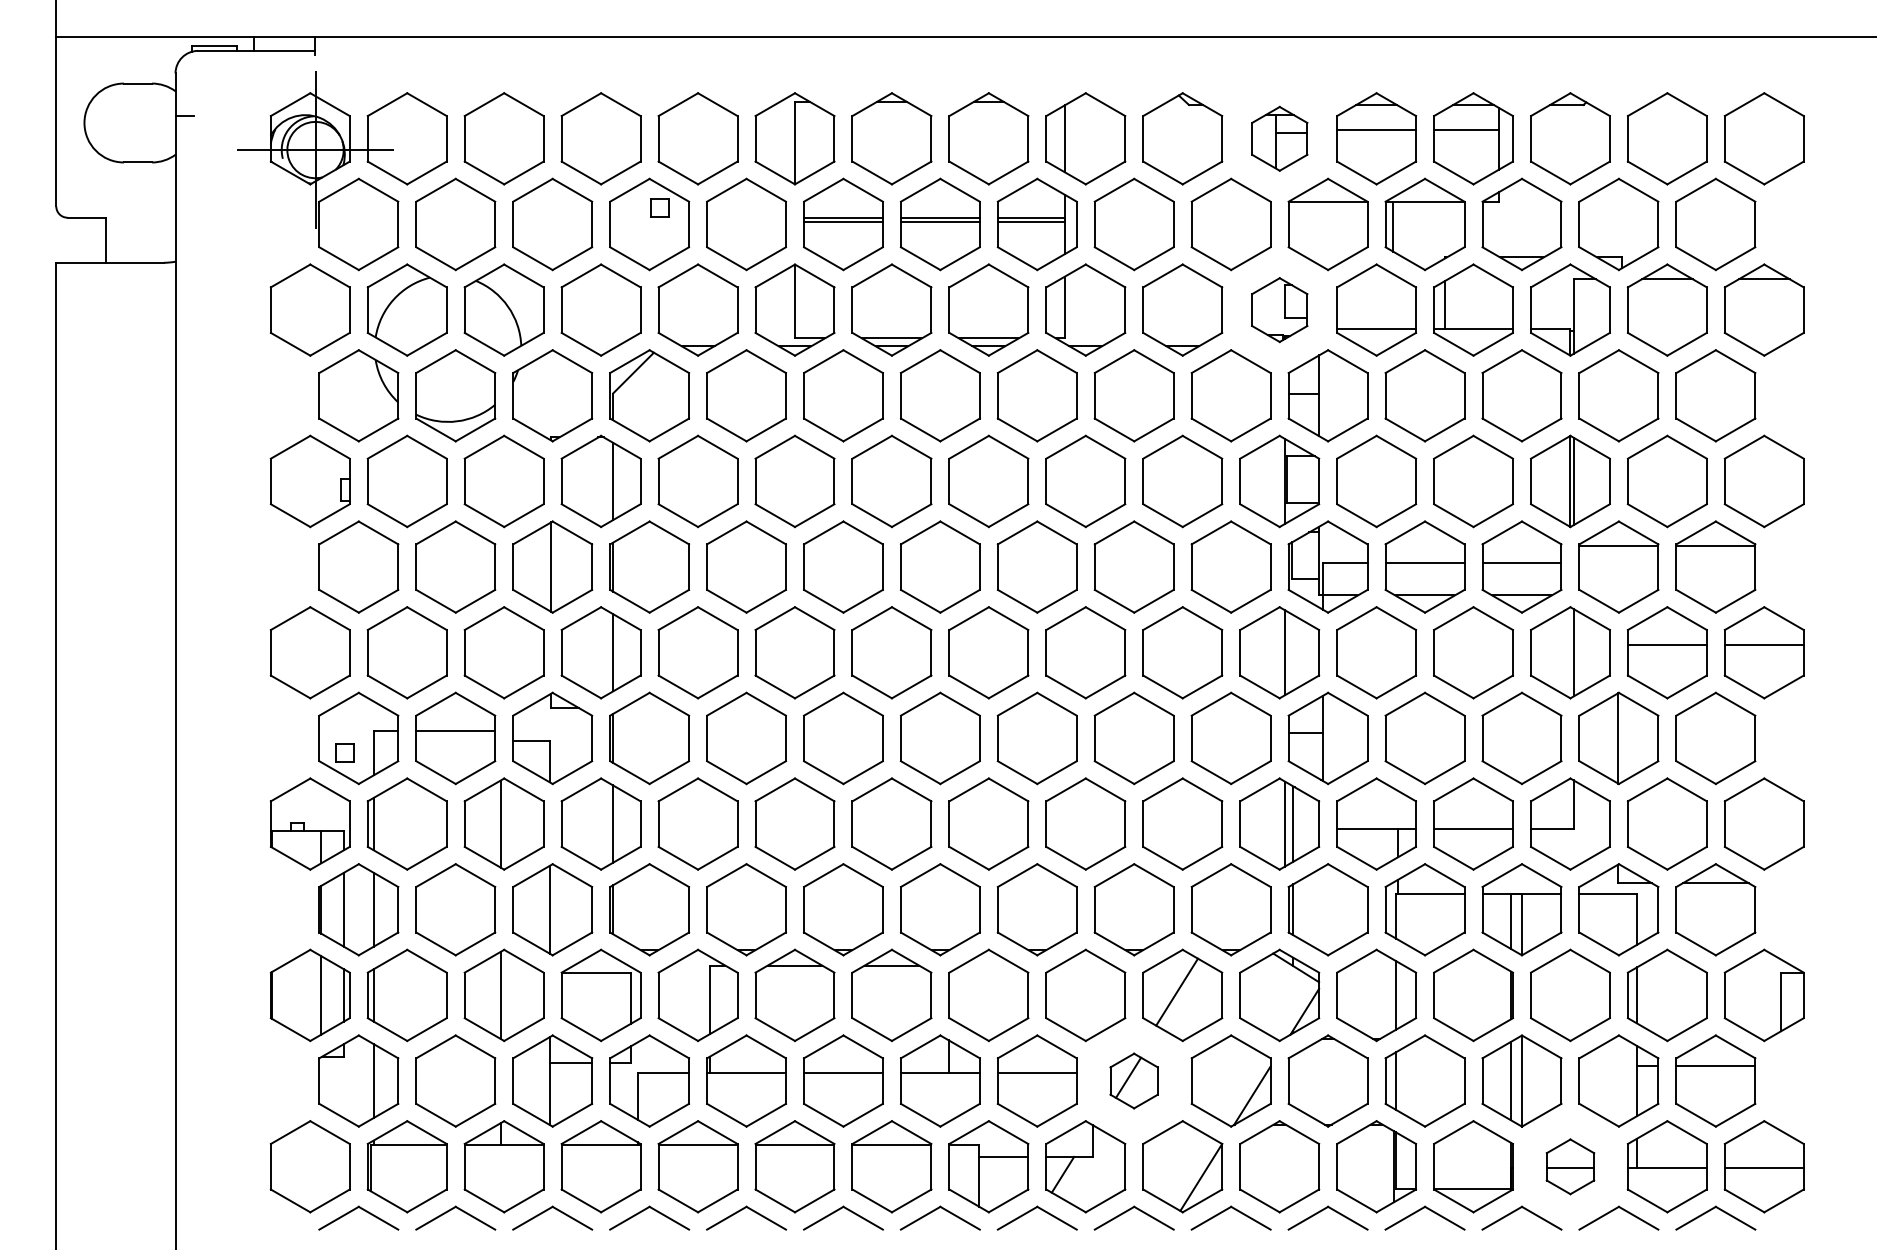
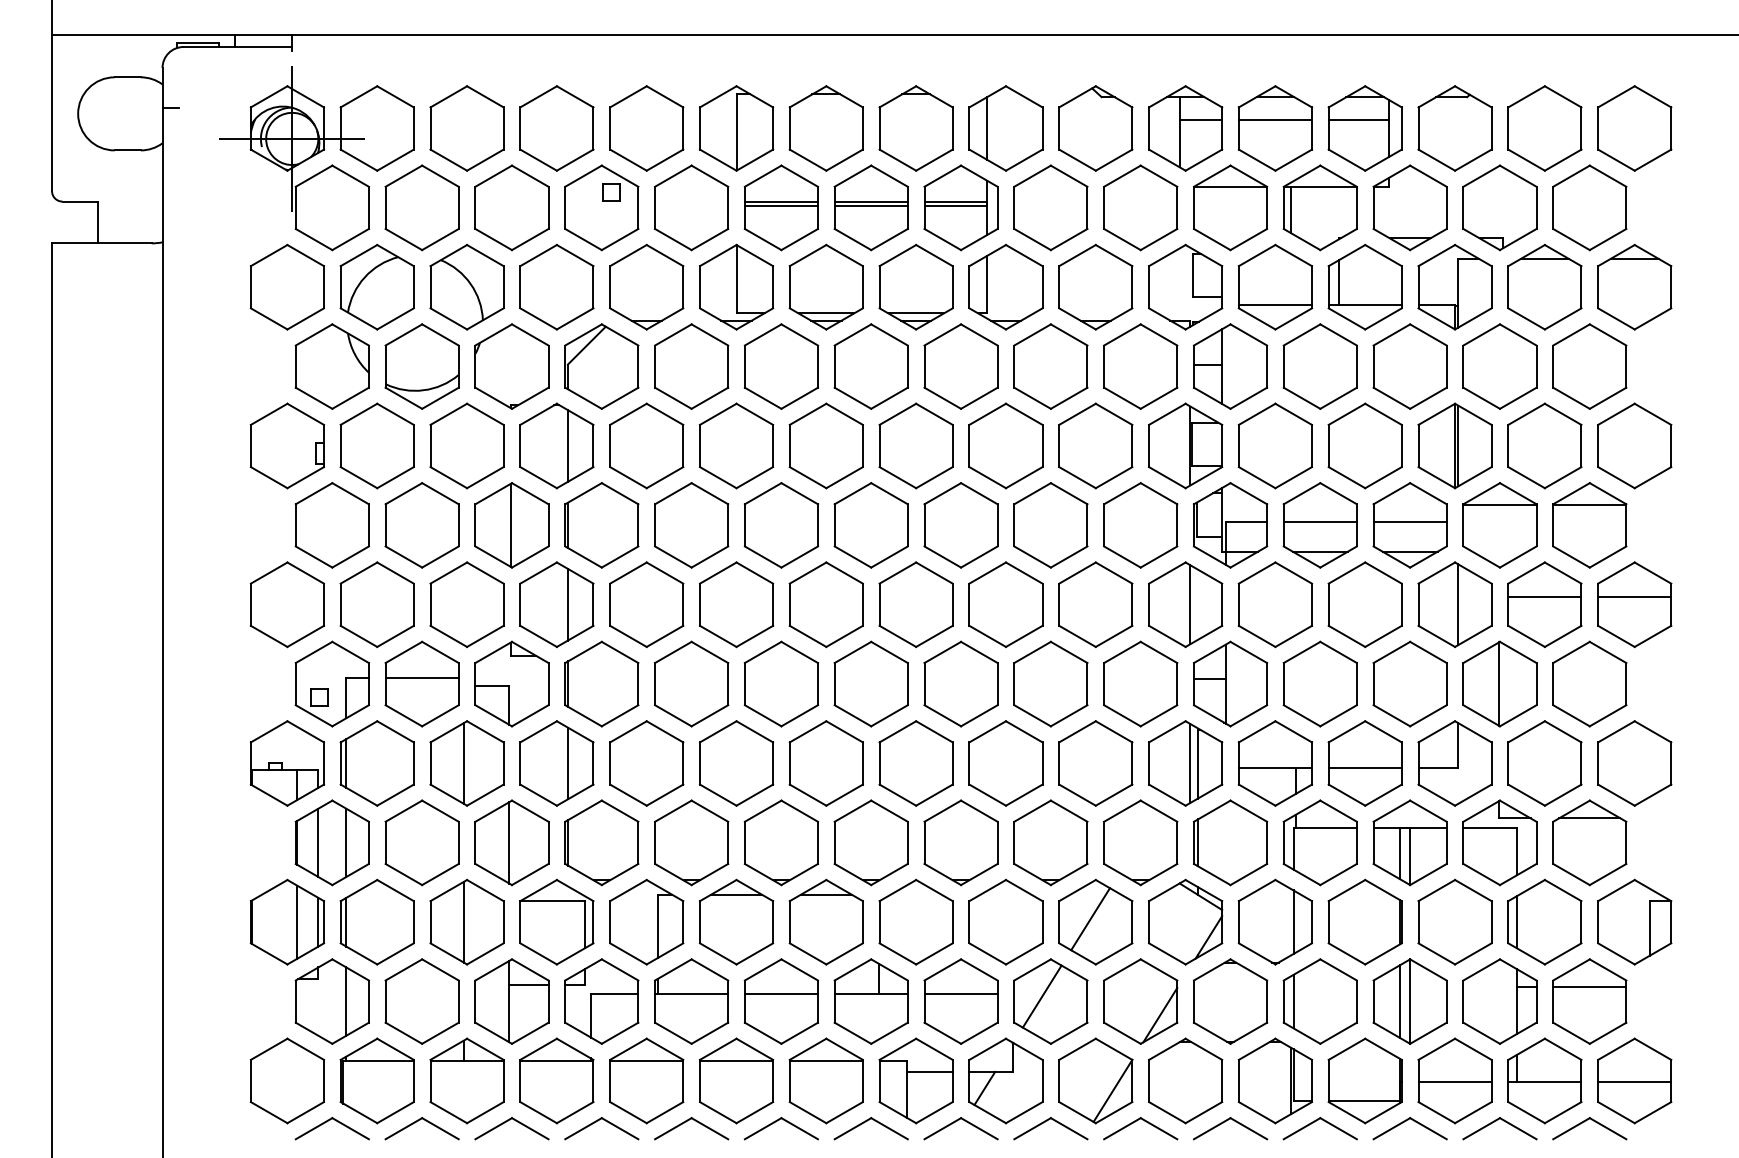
part: (1279, 138) -> (1185, 128), size x1.43
part: (1279, 309) -> (1185, 286), size x1.43
part: (1133, 1080) -> (1050, 1001), size x1.67
part: (1570, 1166) -> (1455, 1080), size x1.67

